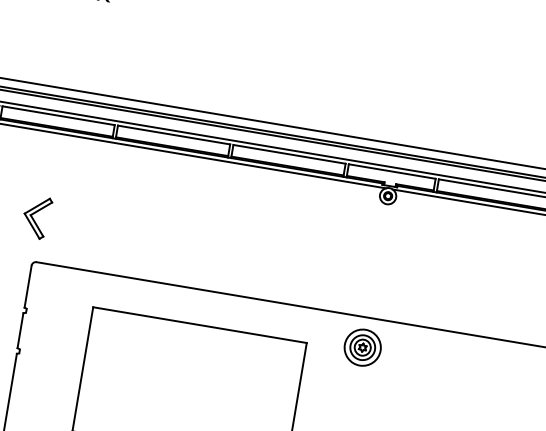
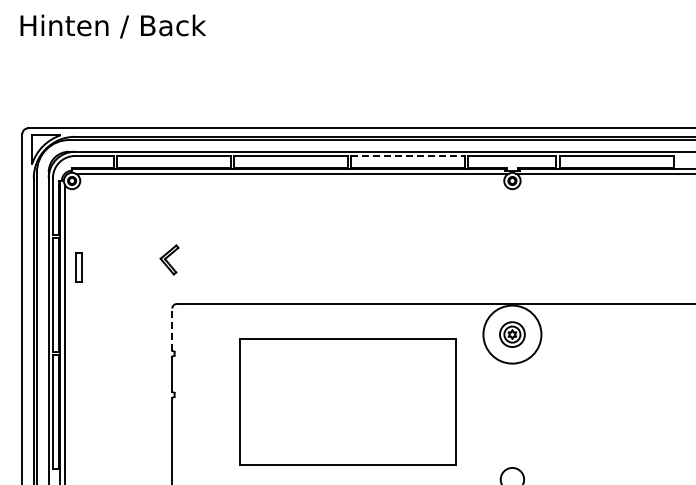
line: (289, 154) -> (408, 156), solid -> dashed
part: (36, 217) -> (169, 259), size x0.7
line: (28, 286) -> (172, 329), solid -> dashed
circle: (362, 347) -> (512, 334), size x1.6

